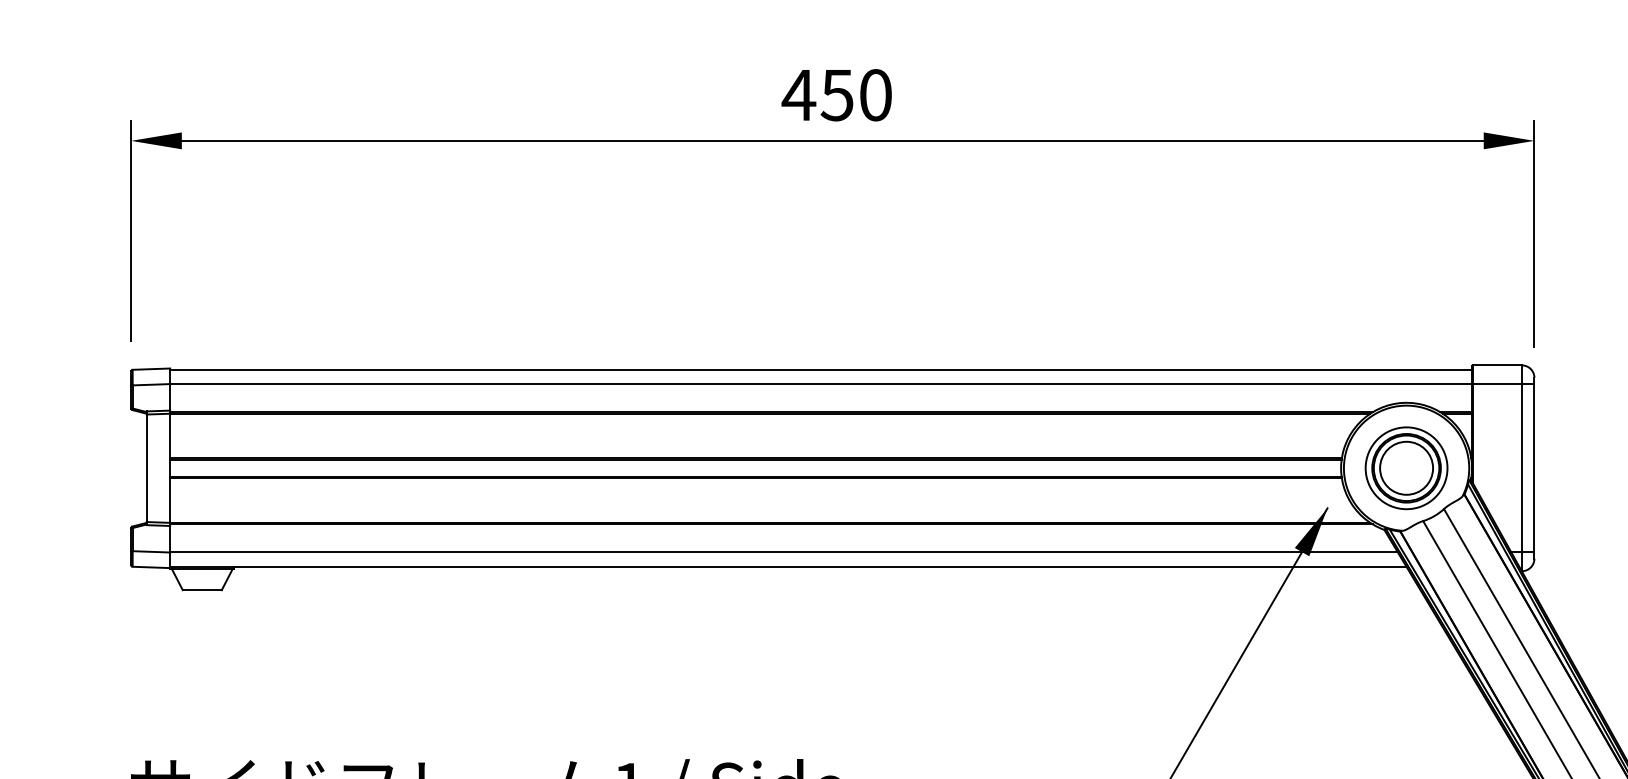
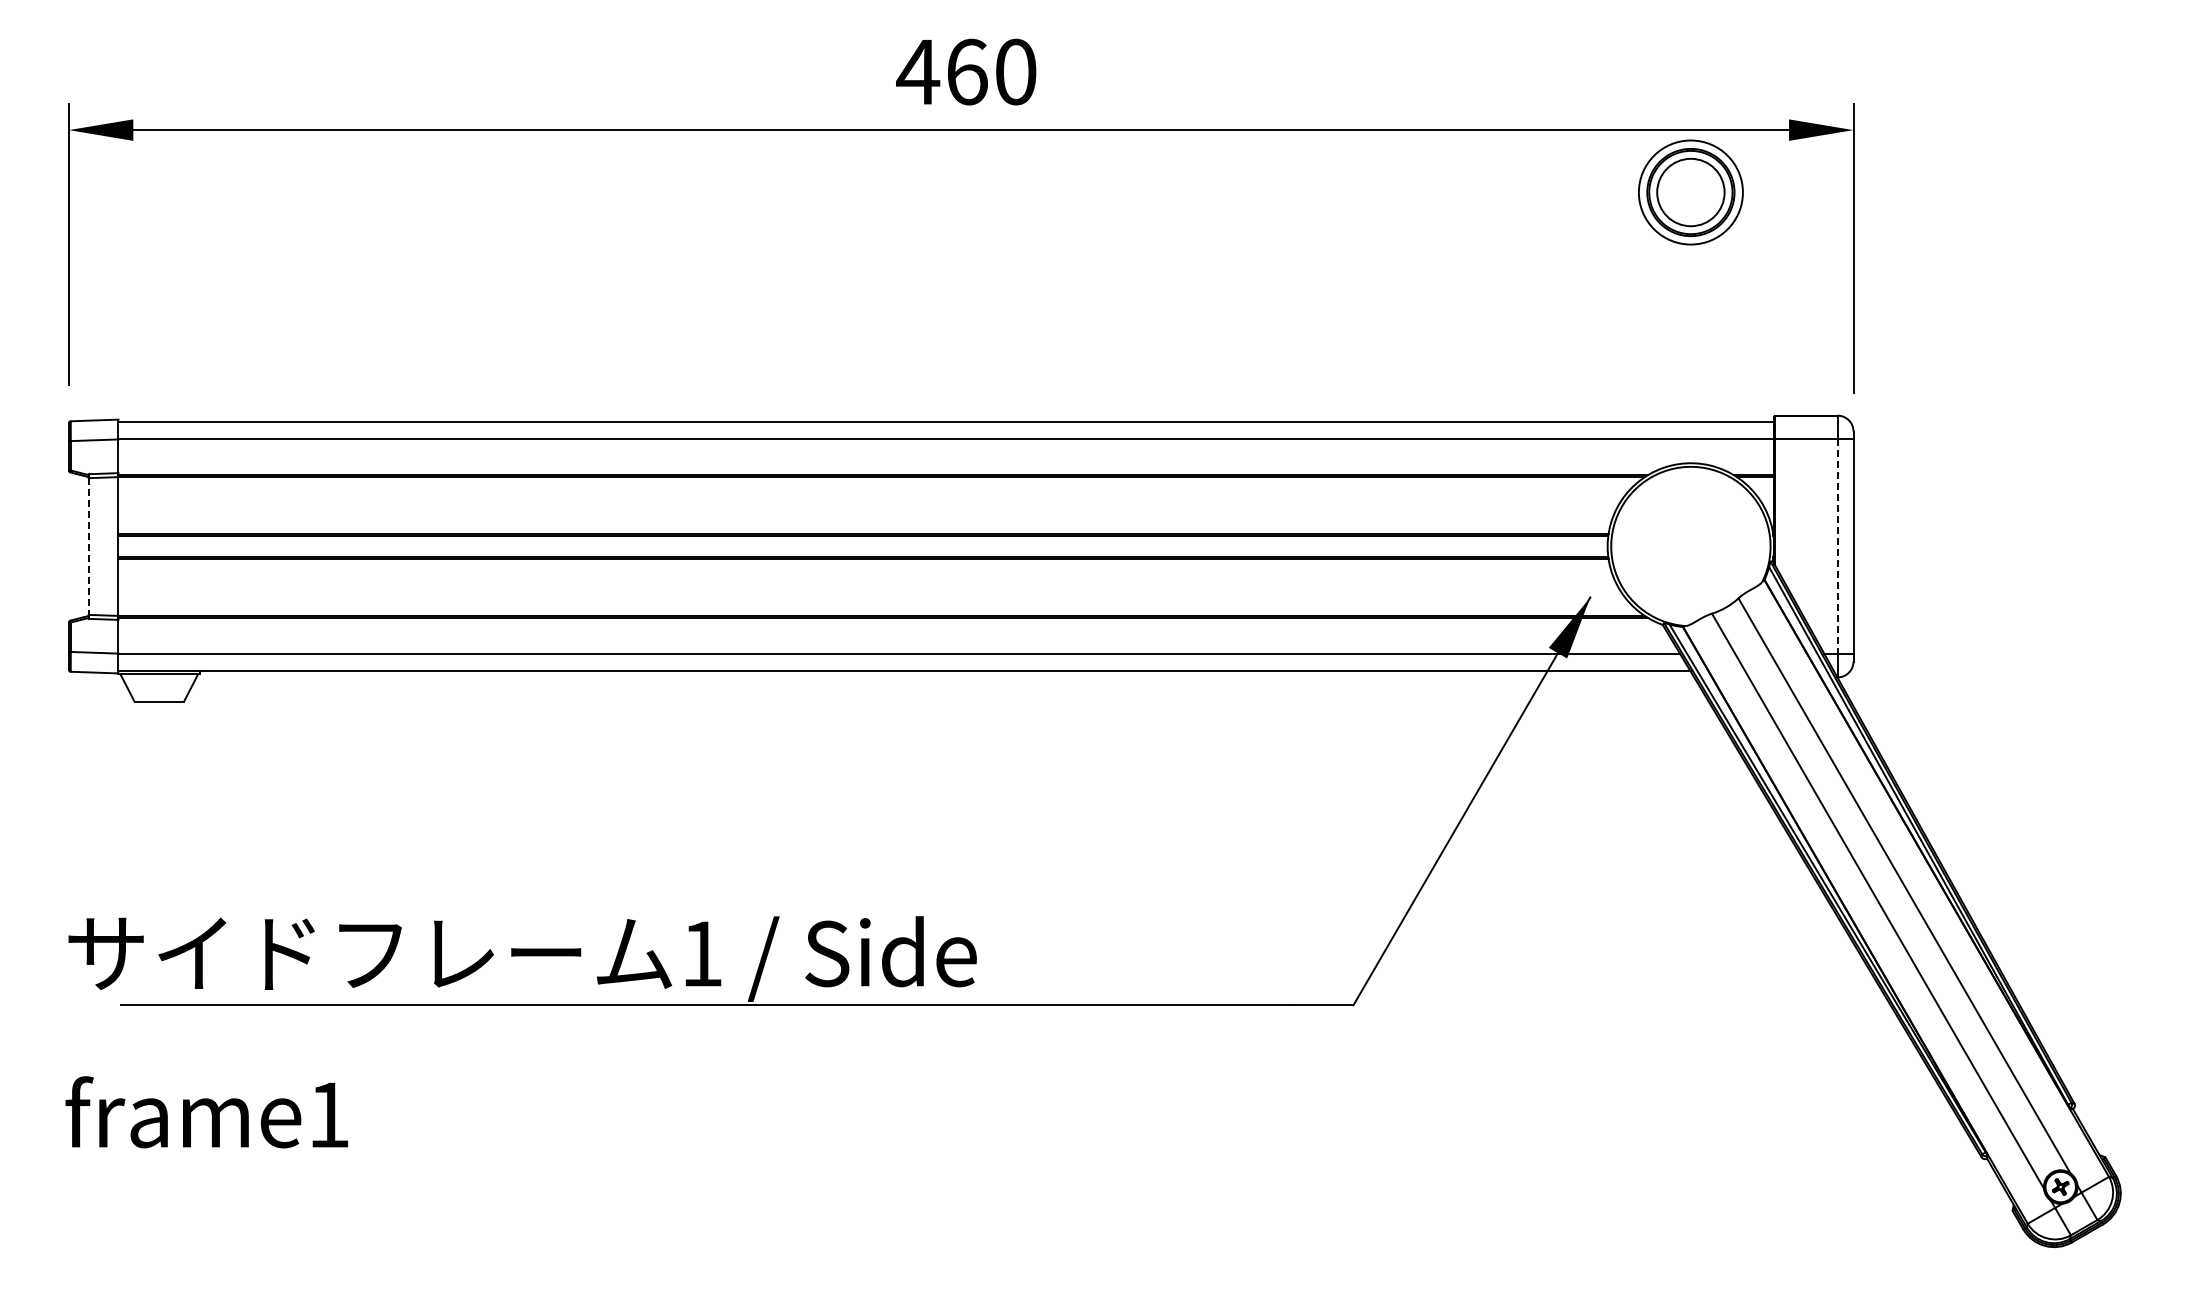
text: (836, 94) -> (966, 71), 450 -> 460
part: (1406, 468) -> (1690, 192), moved
line: (146, 469) -> (88, 547), solid -> dashed
line: (1521, 469) -> (1837, 547), solid -> dashed

